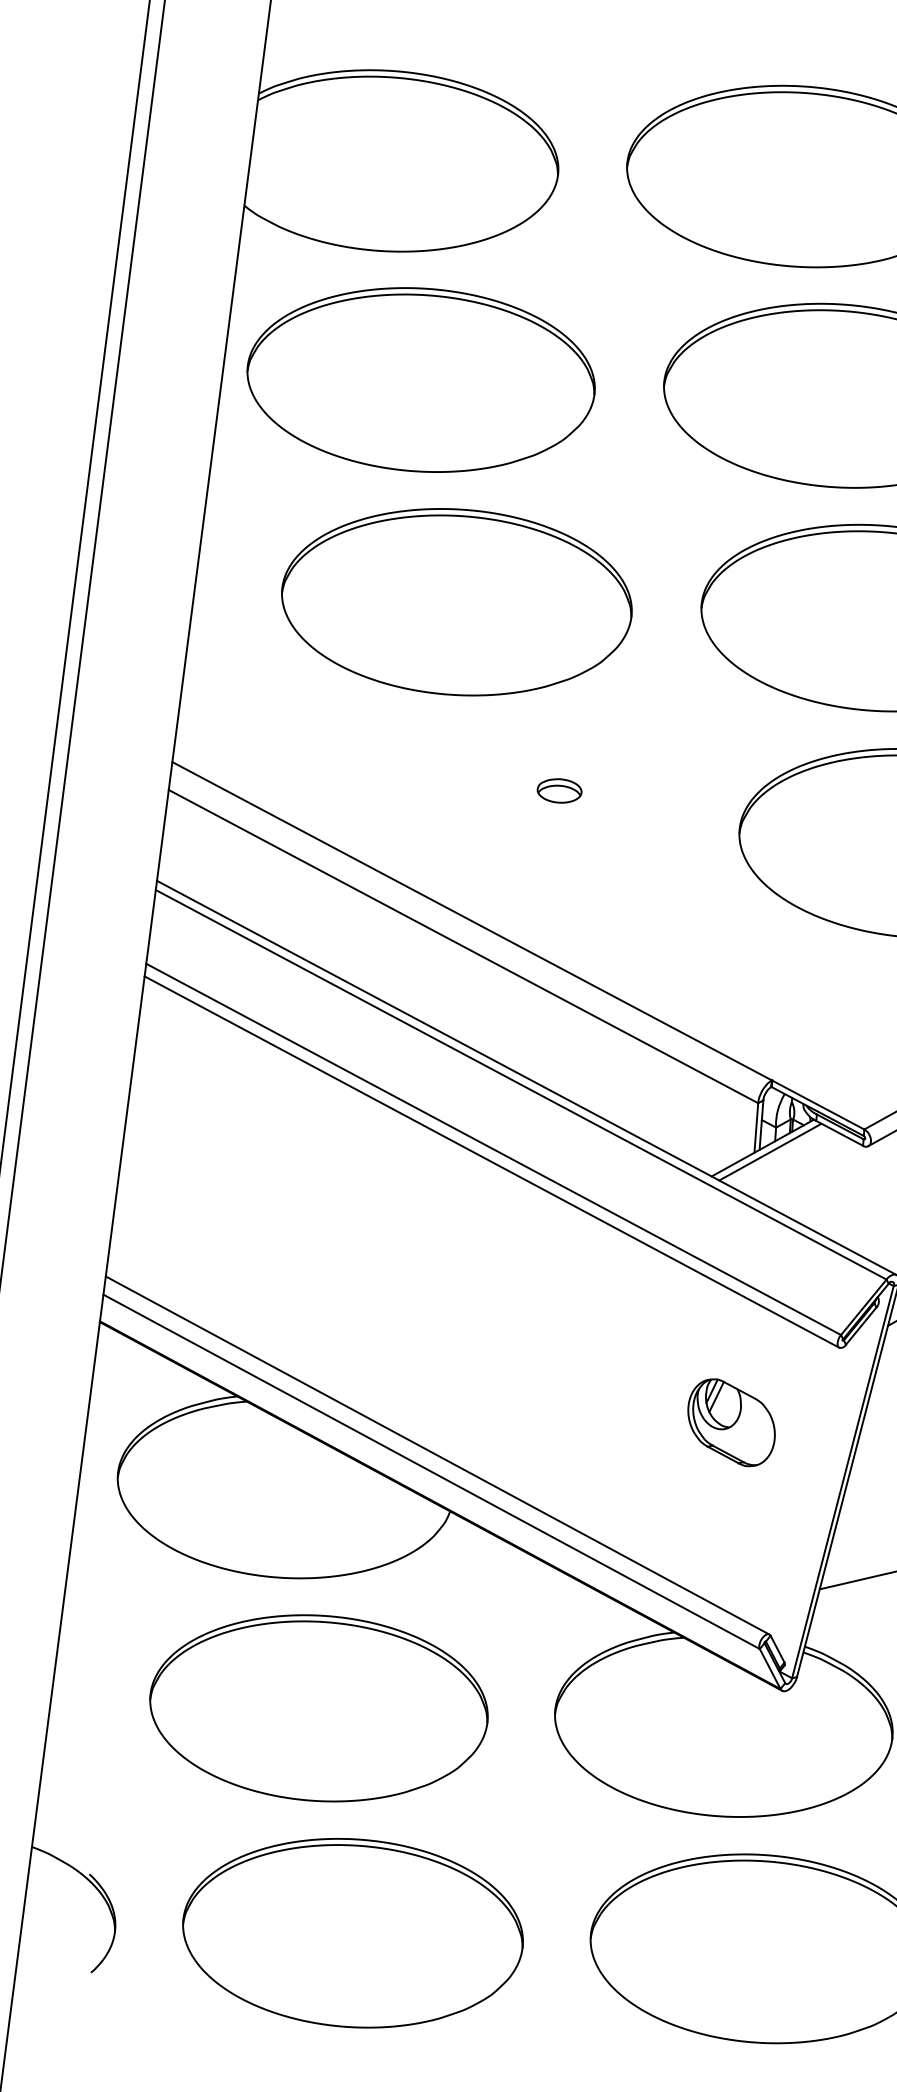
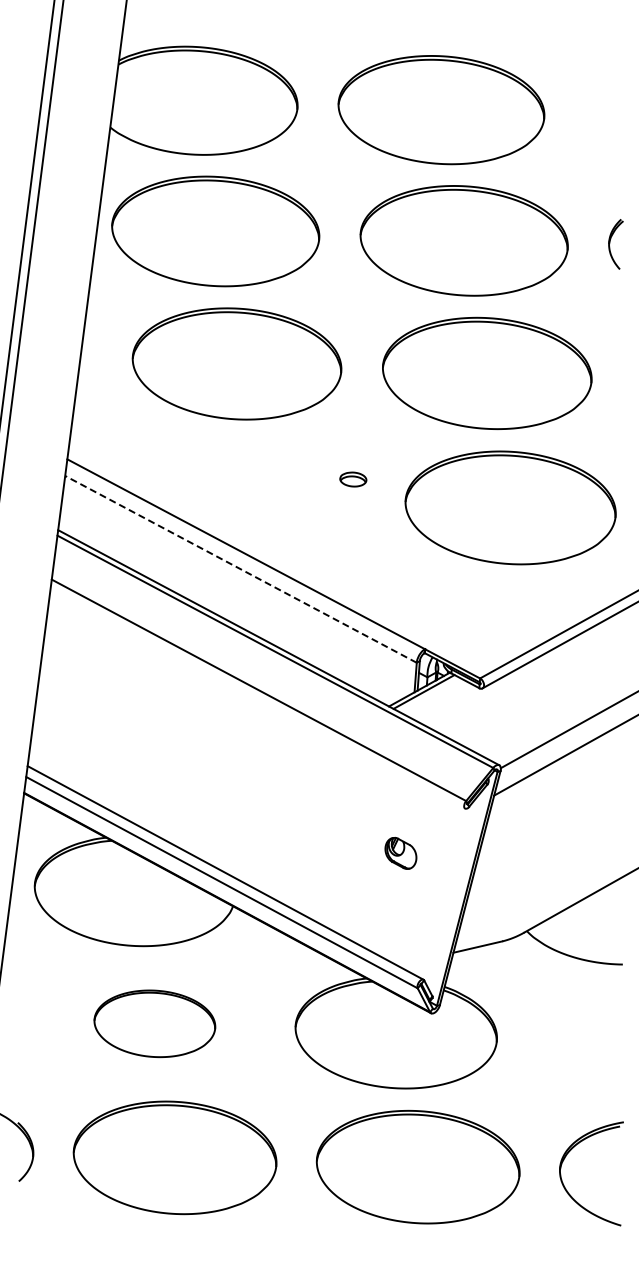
part: (559, 790) -> (353, 479), moved
line: (462, 946) -> (240, 569), solid -> dashed
line: (491, 1161) -> (257, 697), removed
part: (730, 1422) -> (400, 853), size x0.6
part: (318, 1707) -> (154, 1023), size x0.6

